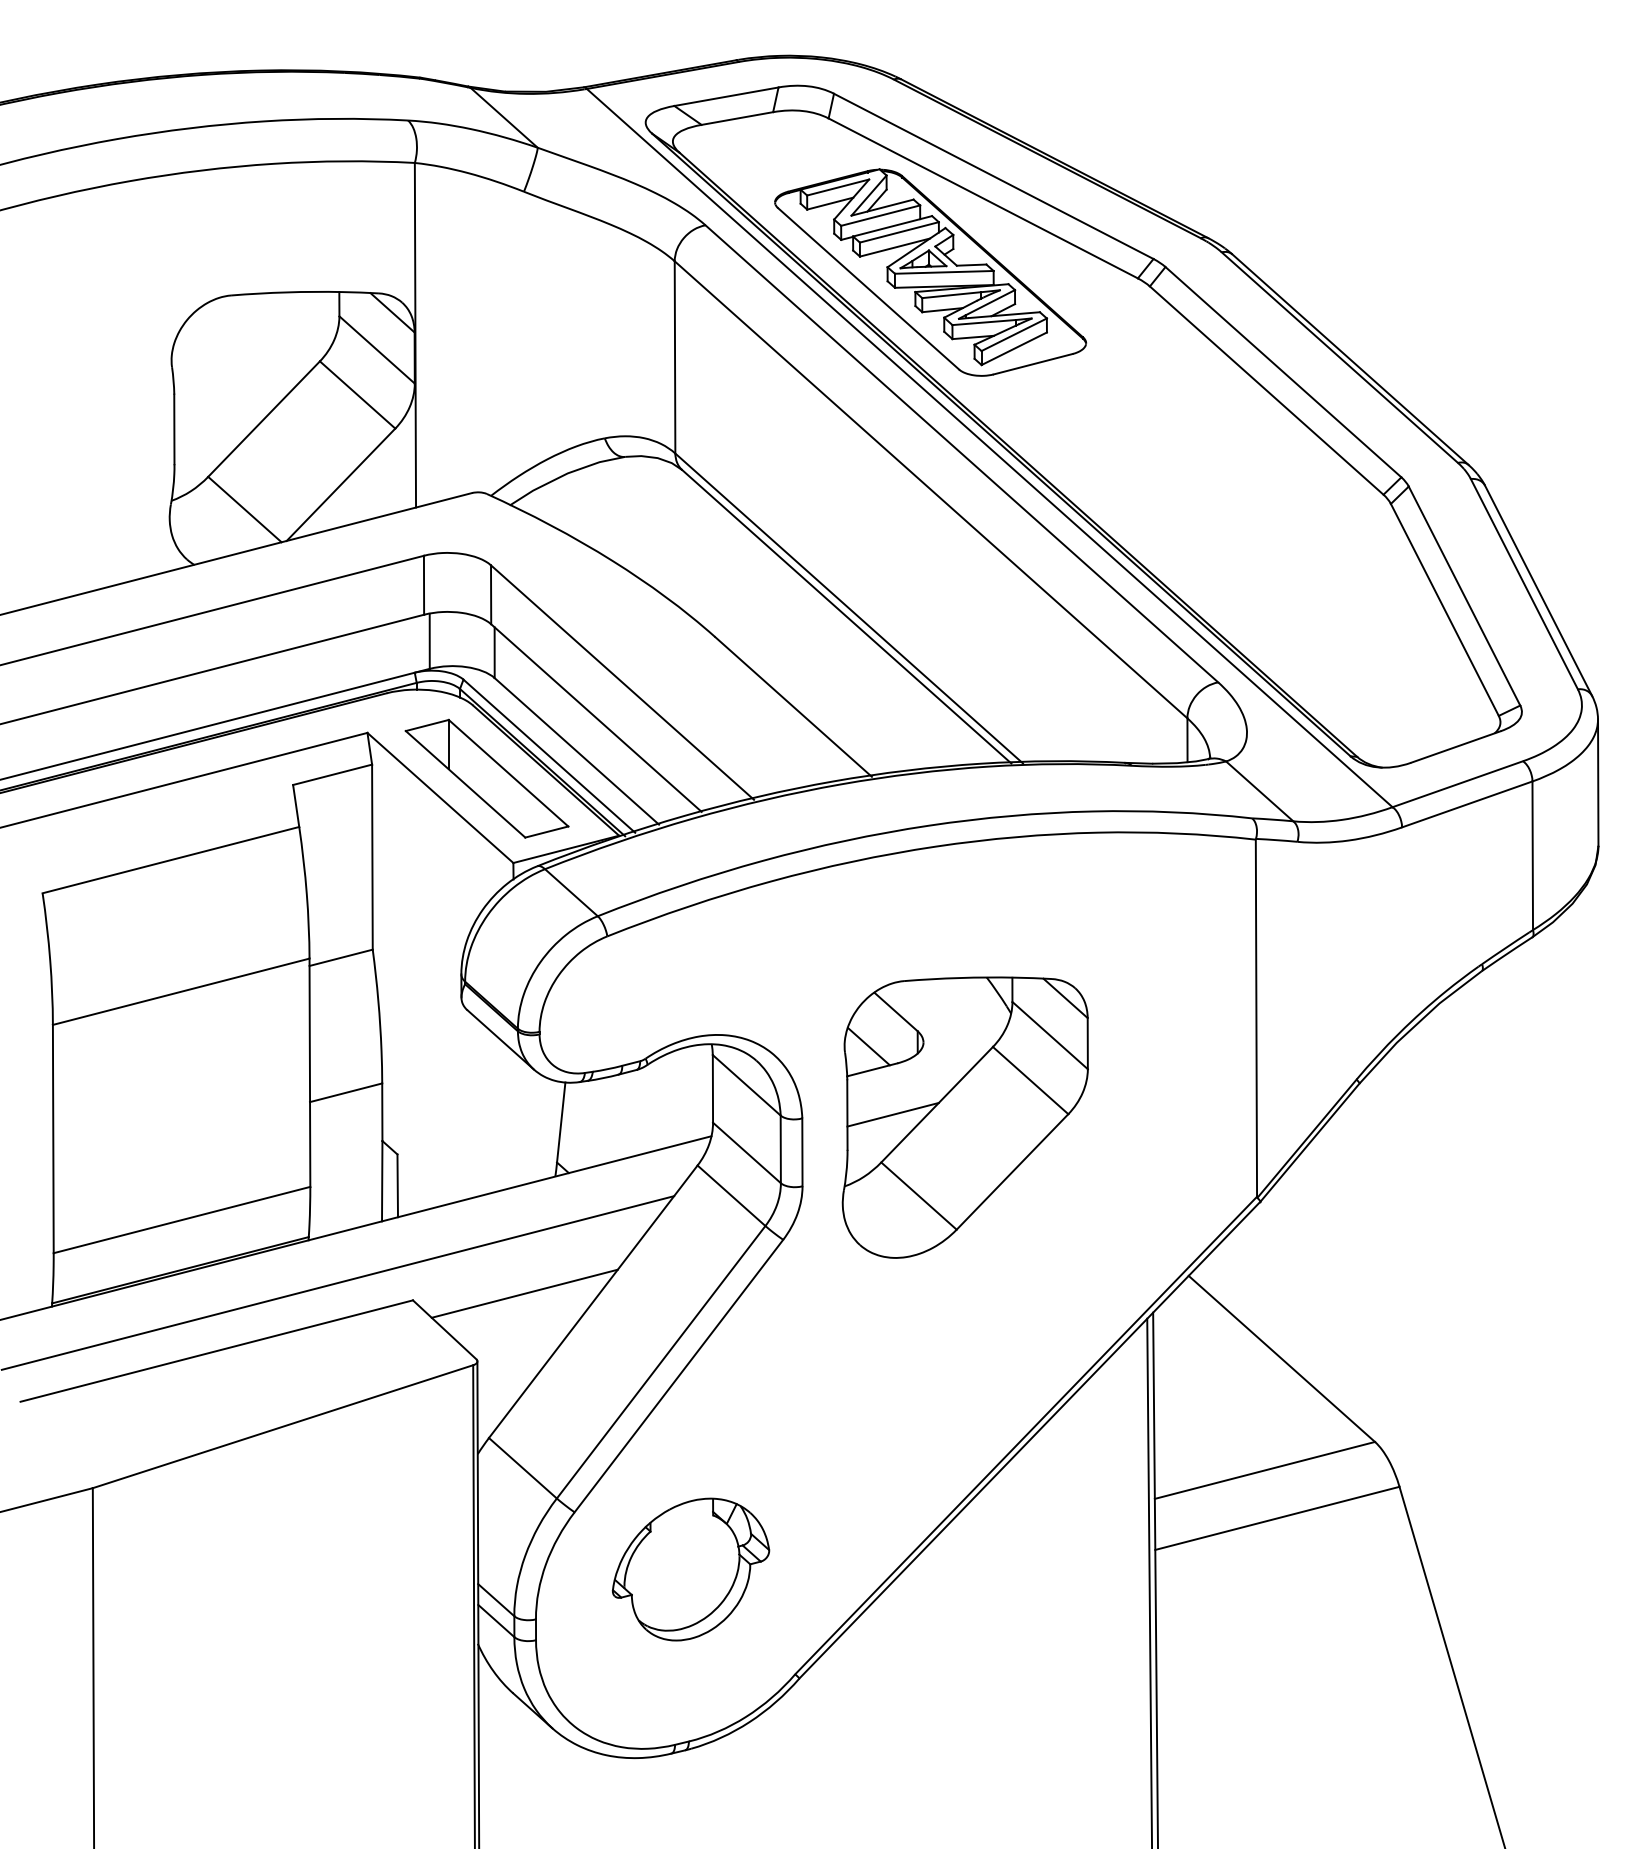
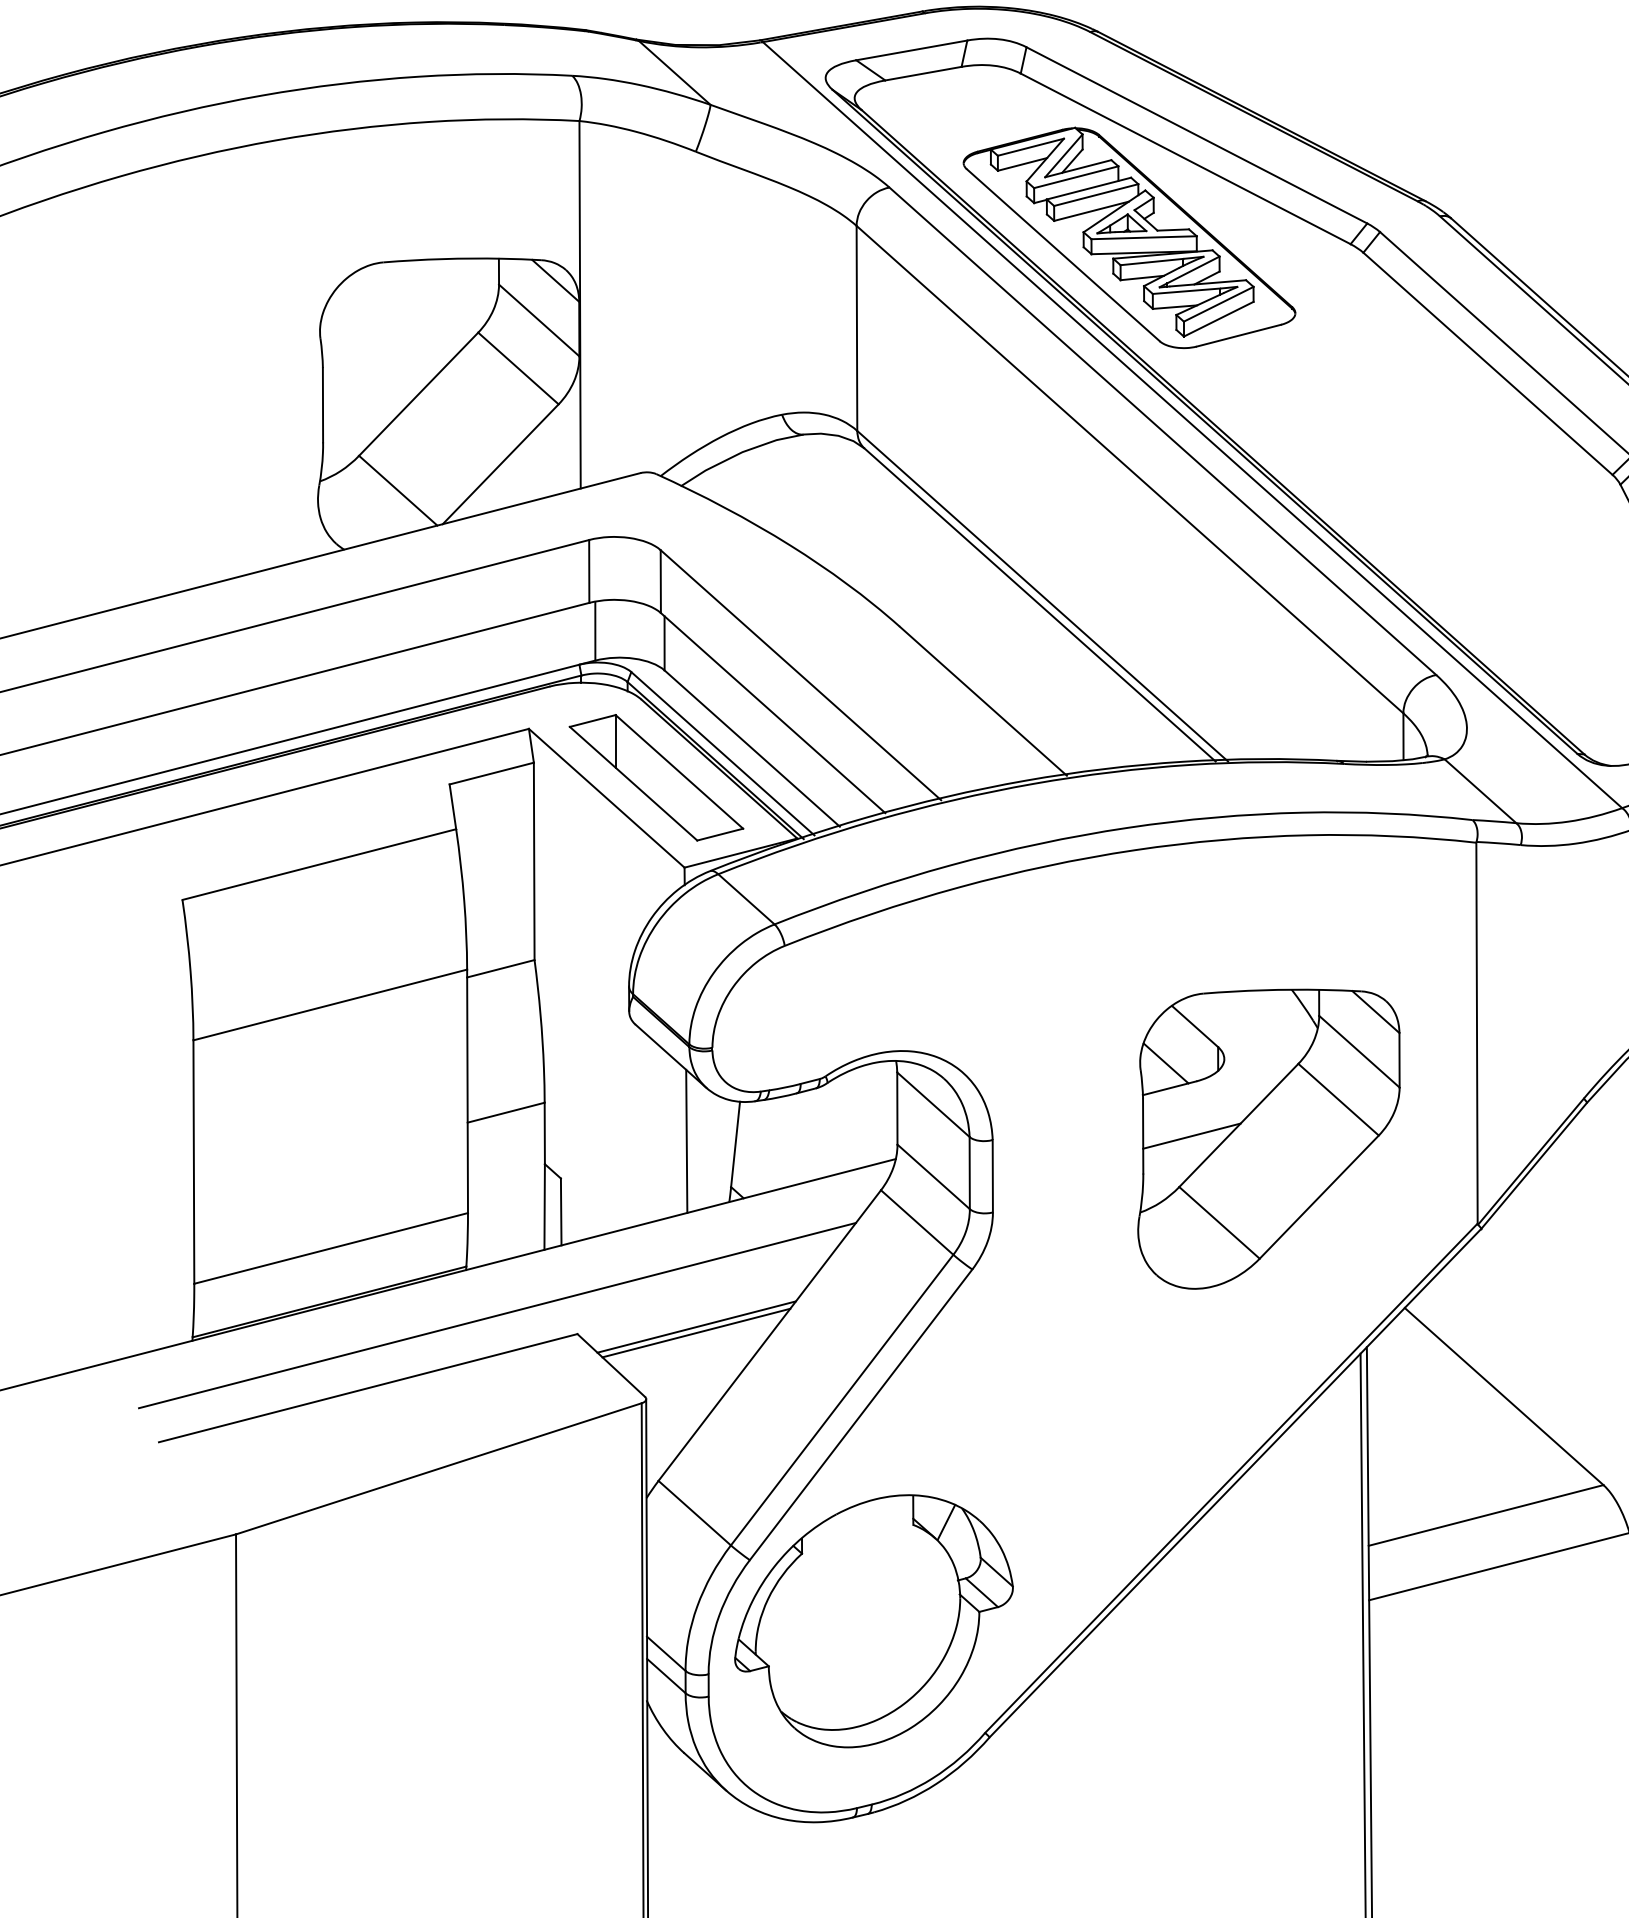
part: (964, 1117) -> (1268, 1139), moved
line: (515, 1119) -> (686, 1141), added
line: (524, 1299) -> (696, 1333), added
part: (690, 1569) -> (873, 1621), size x1.67

